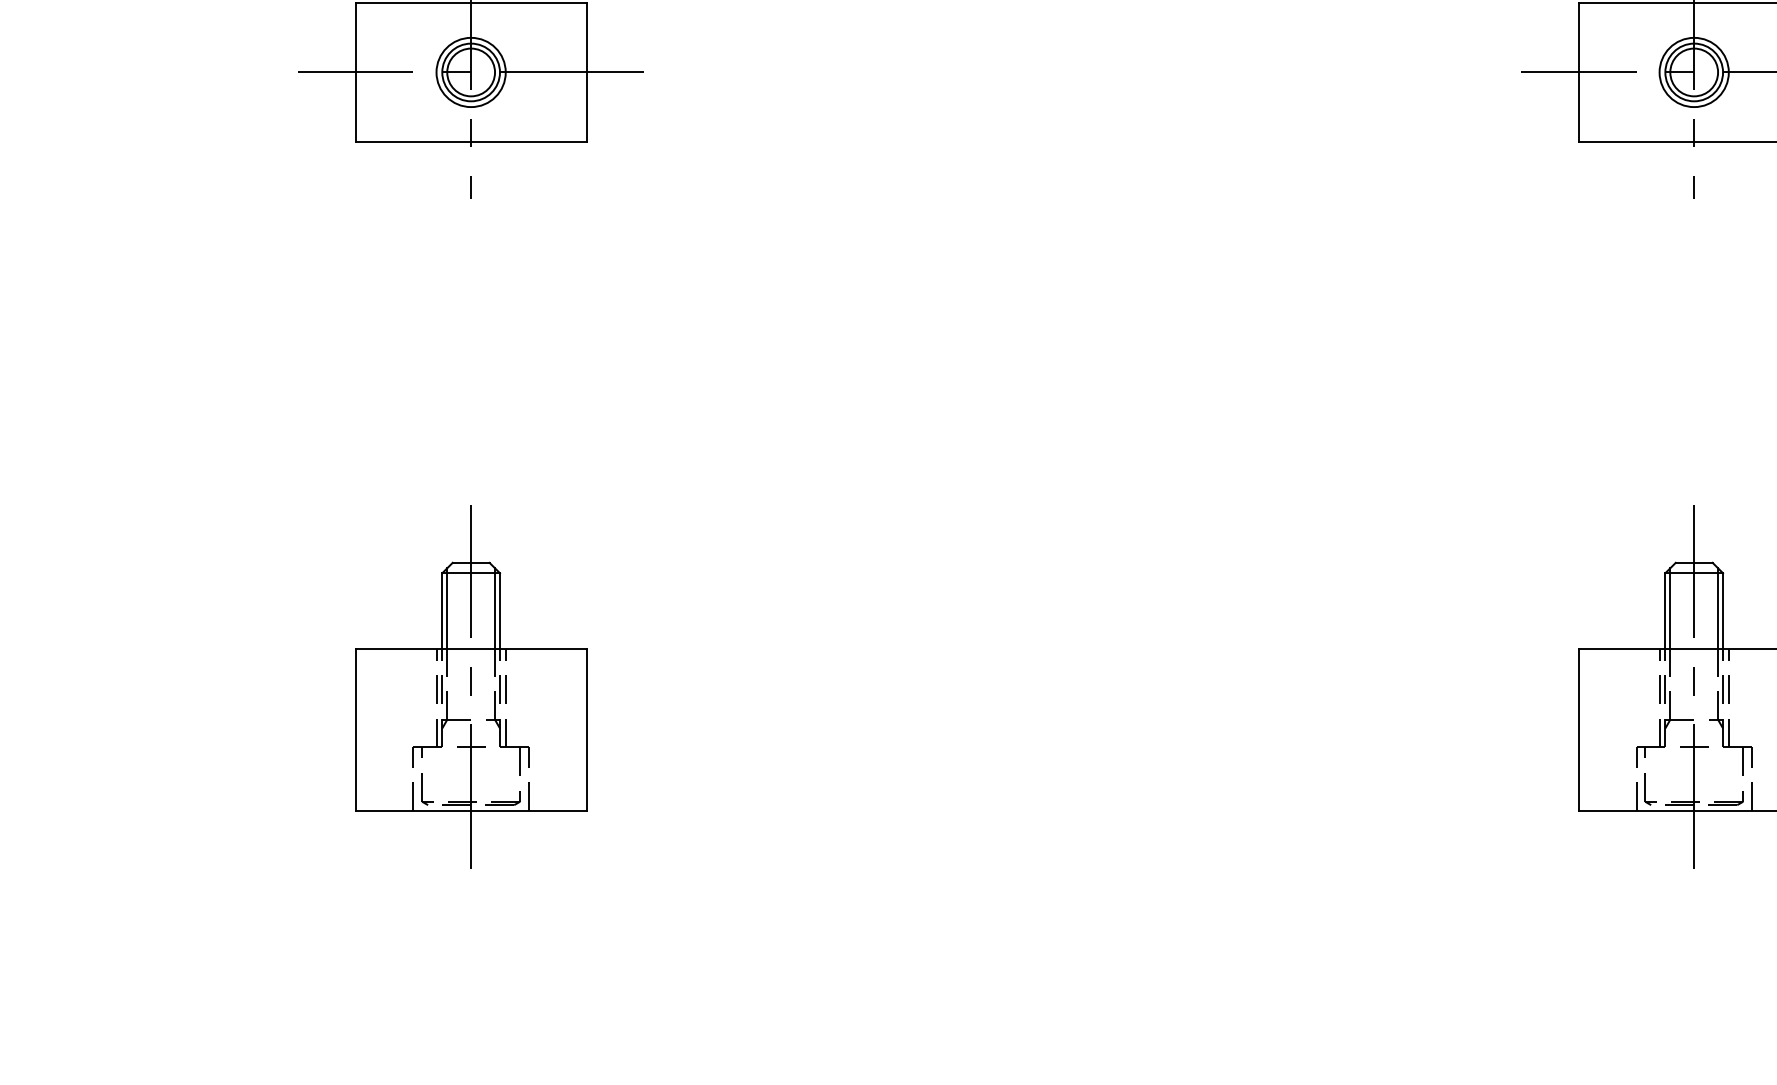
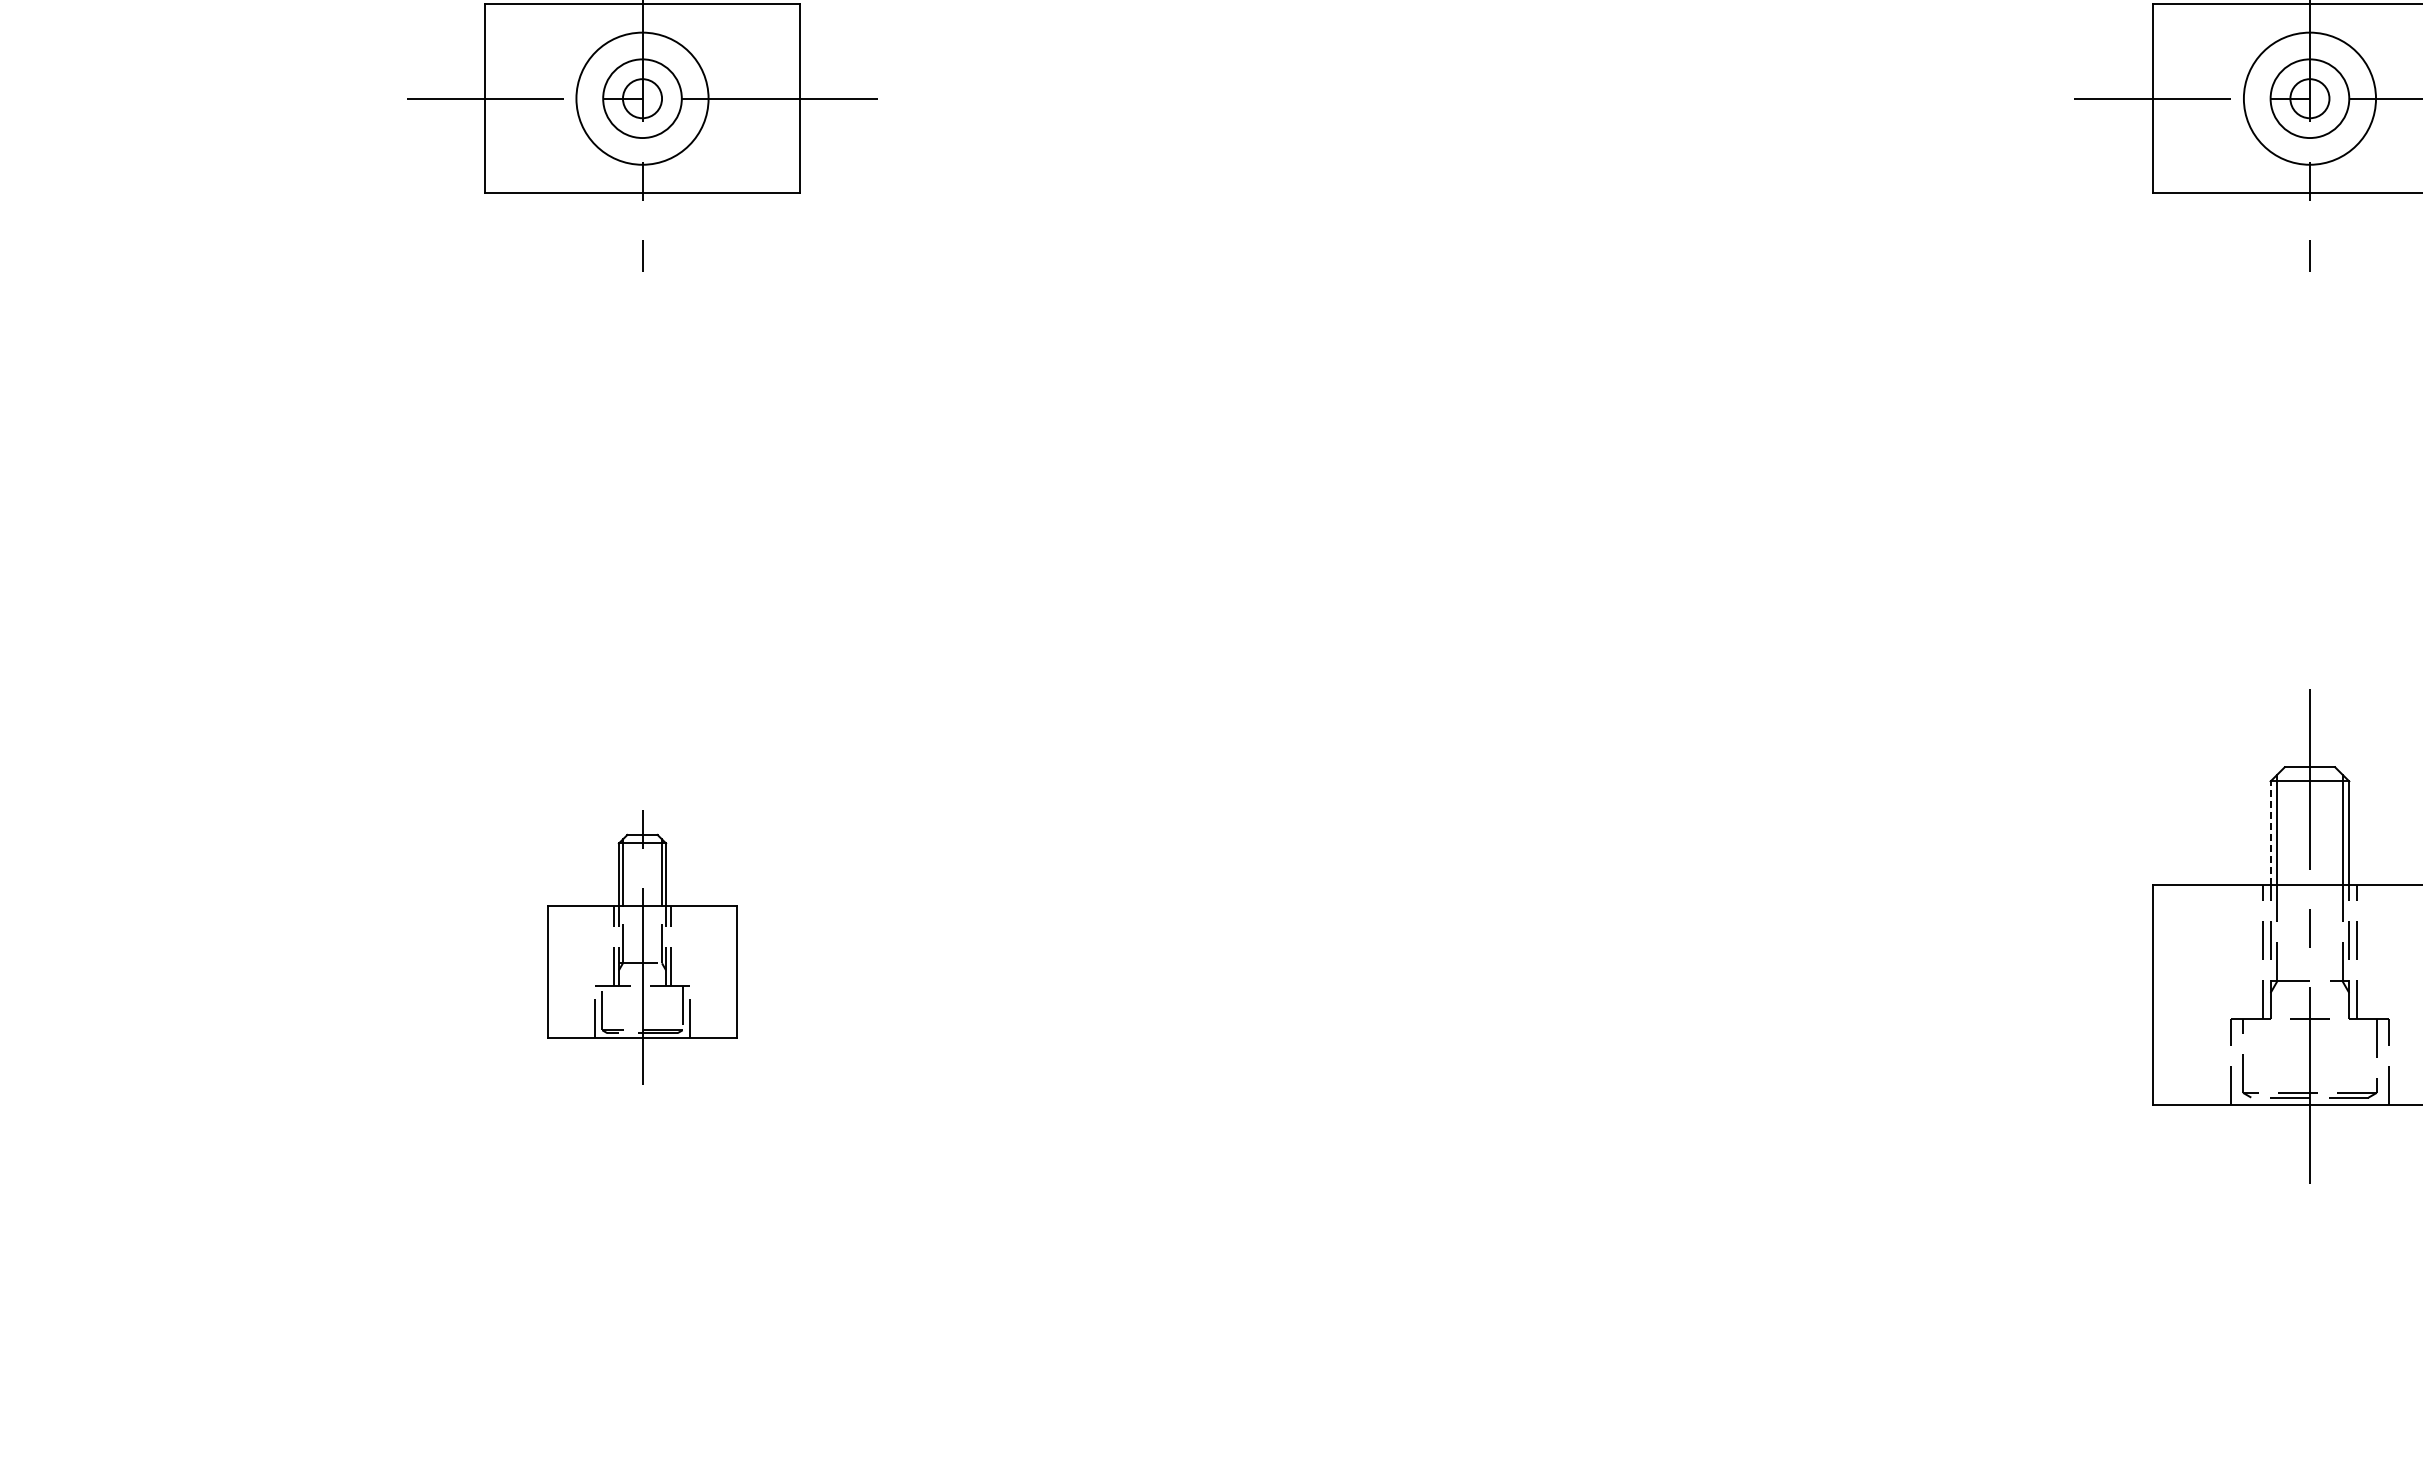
circle: (471, 72) -> (642, 98), size x0.6
circle: (471, 72) -> (642, 98), size x1.4
circle: (1693, 72) -> (2309, 98), size x0.6
circle: (1693, 72) -> (2309, 98), size x1.4
line: (1665, 611) -> (2270, 833), solid -> dashed
part: (471, 686) -> (642, 936), size x0.6

